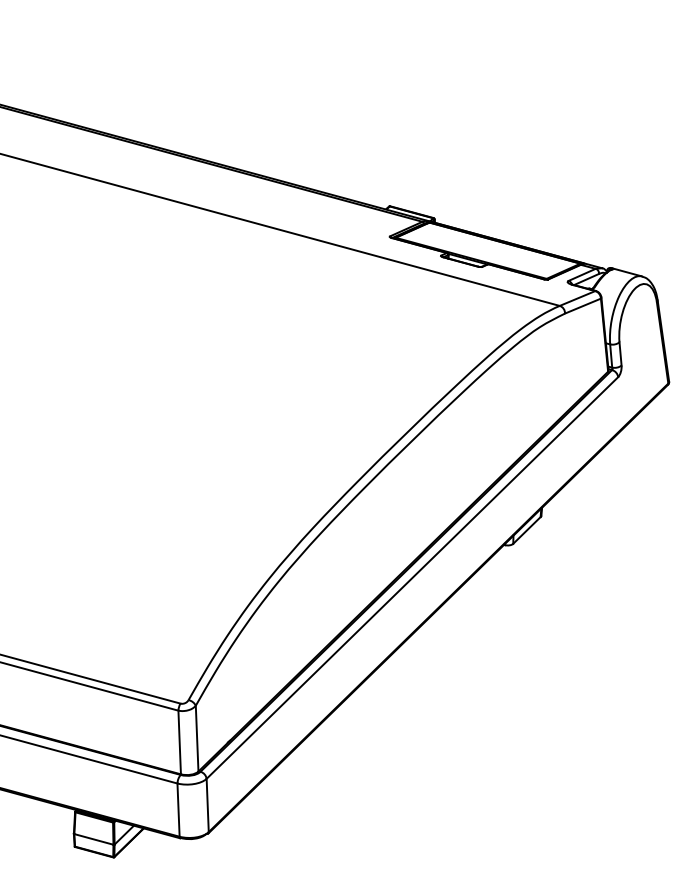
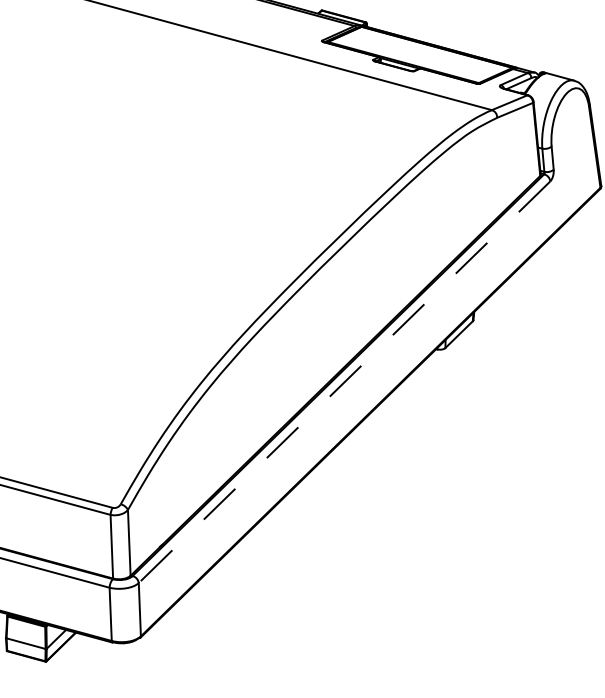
line: (412, 578) -> (344, 382), solid -> dashed

